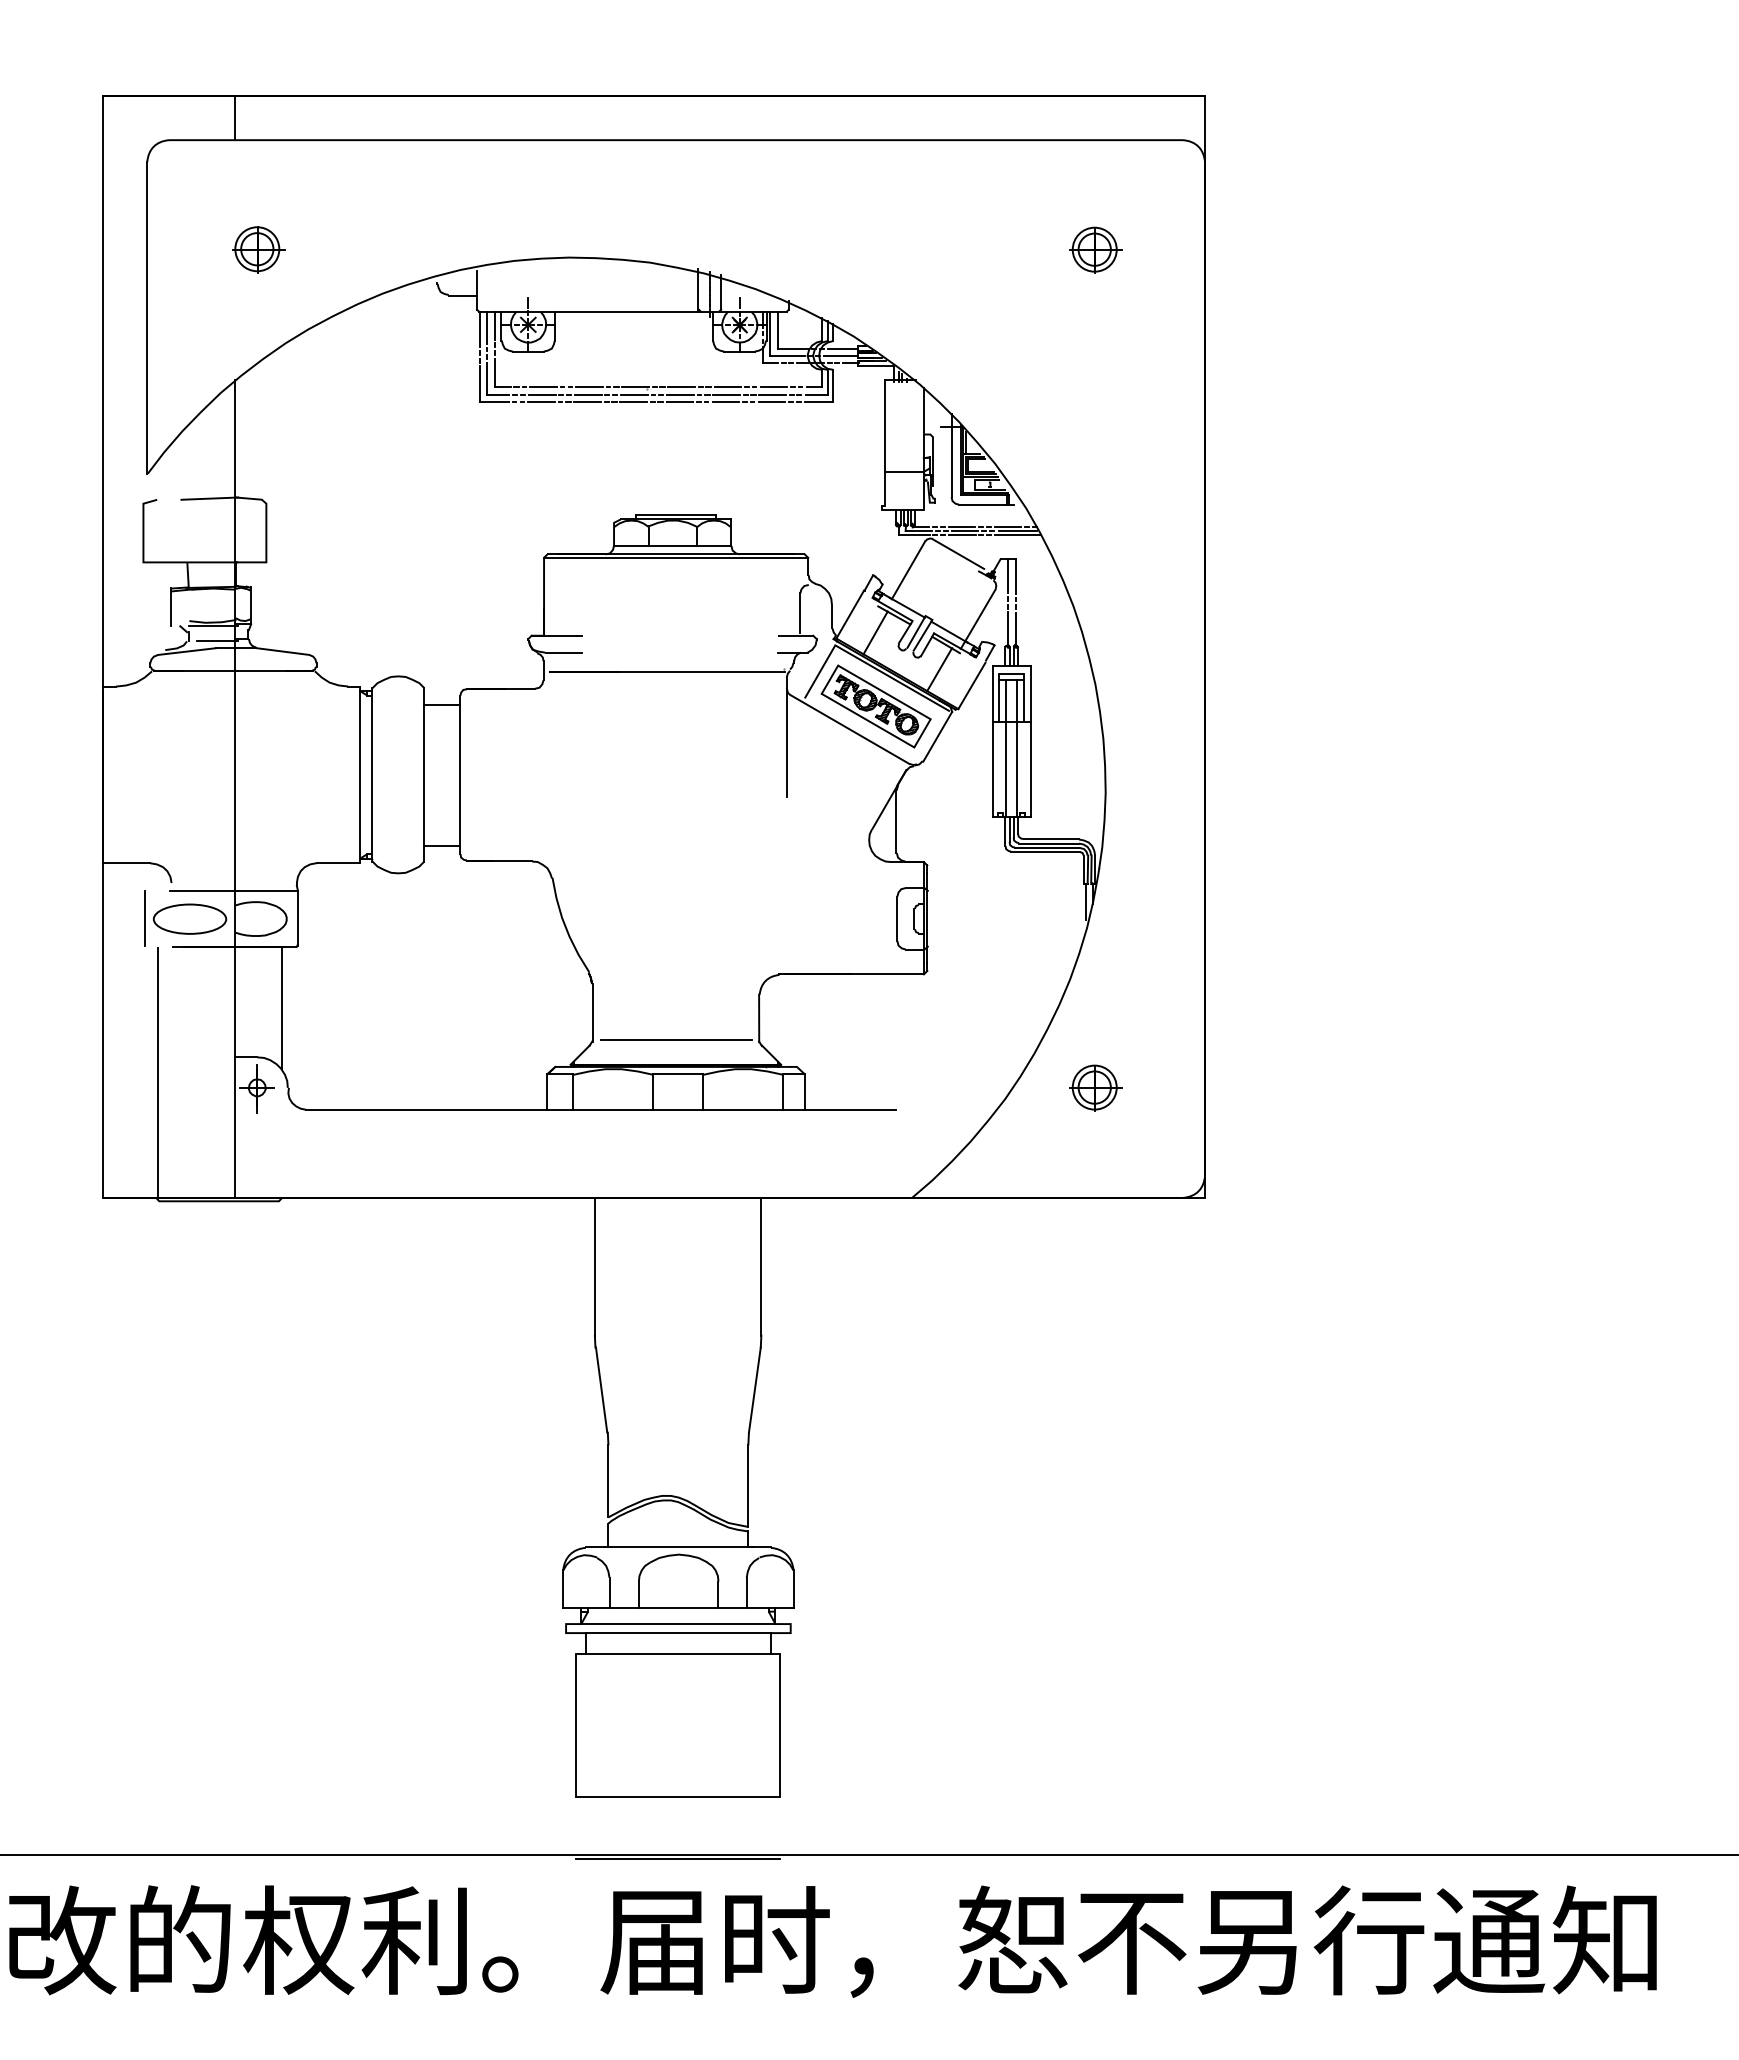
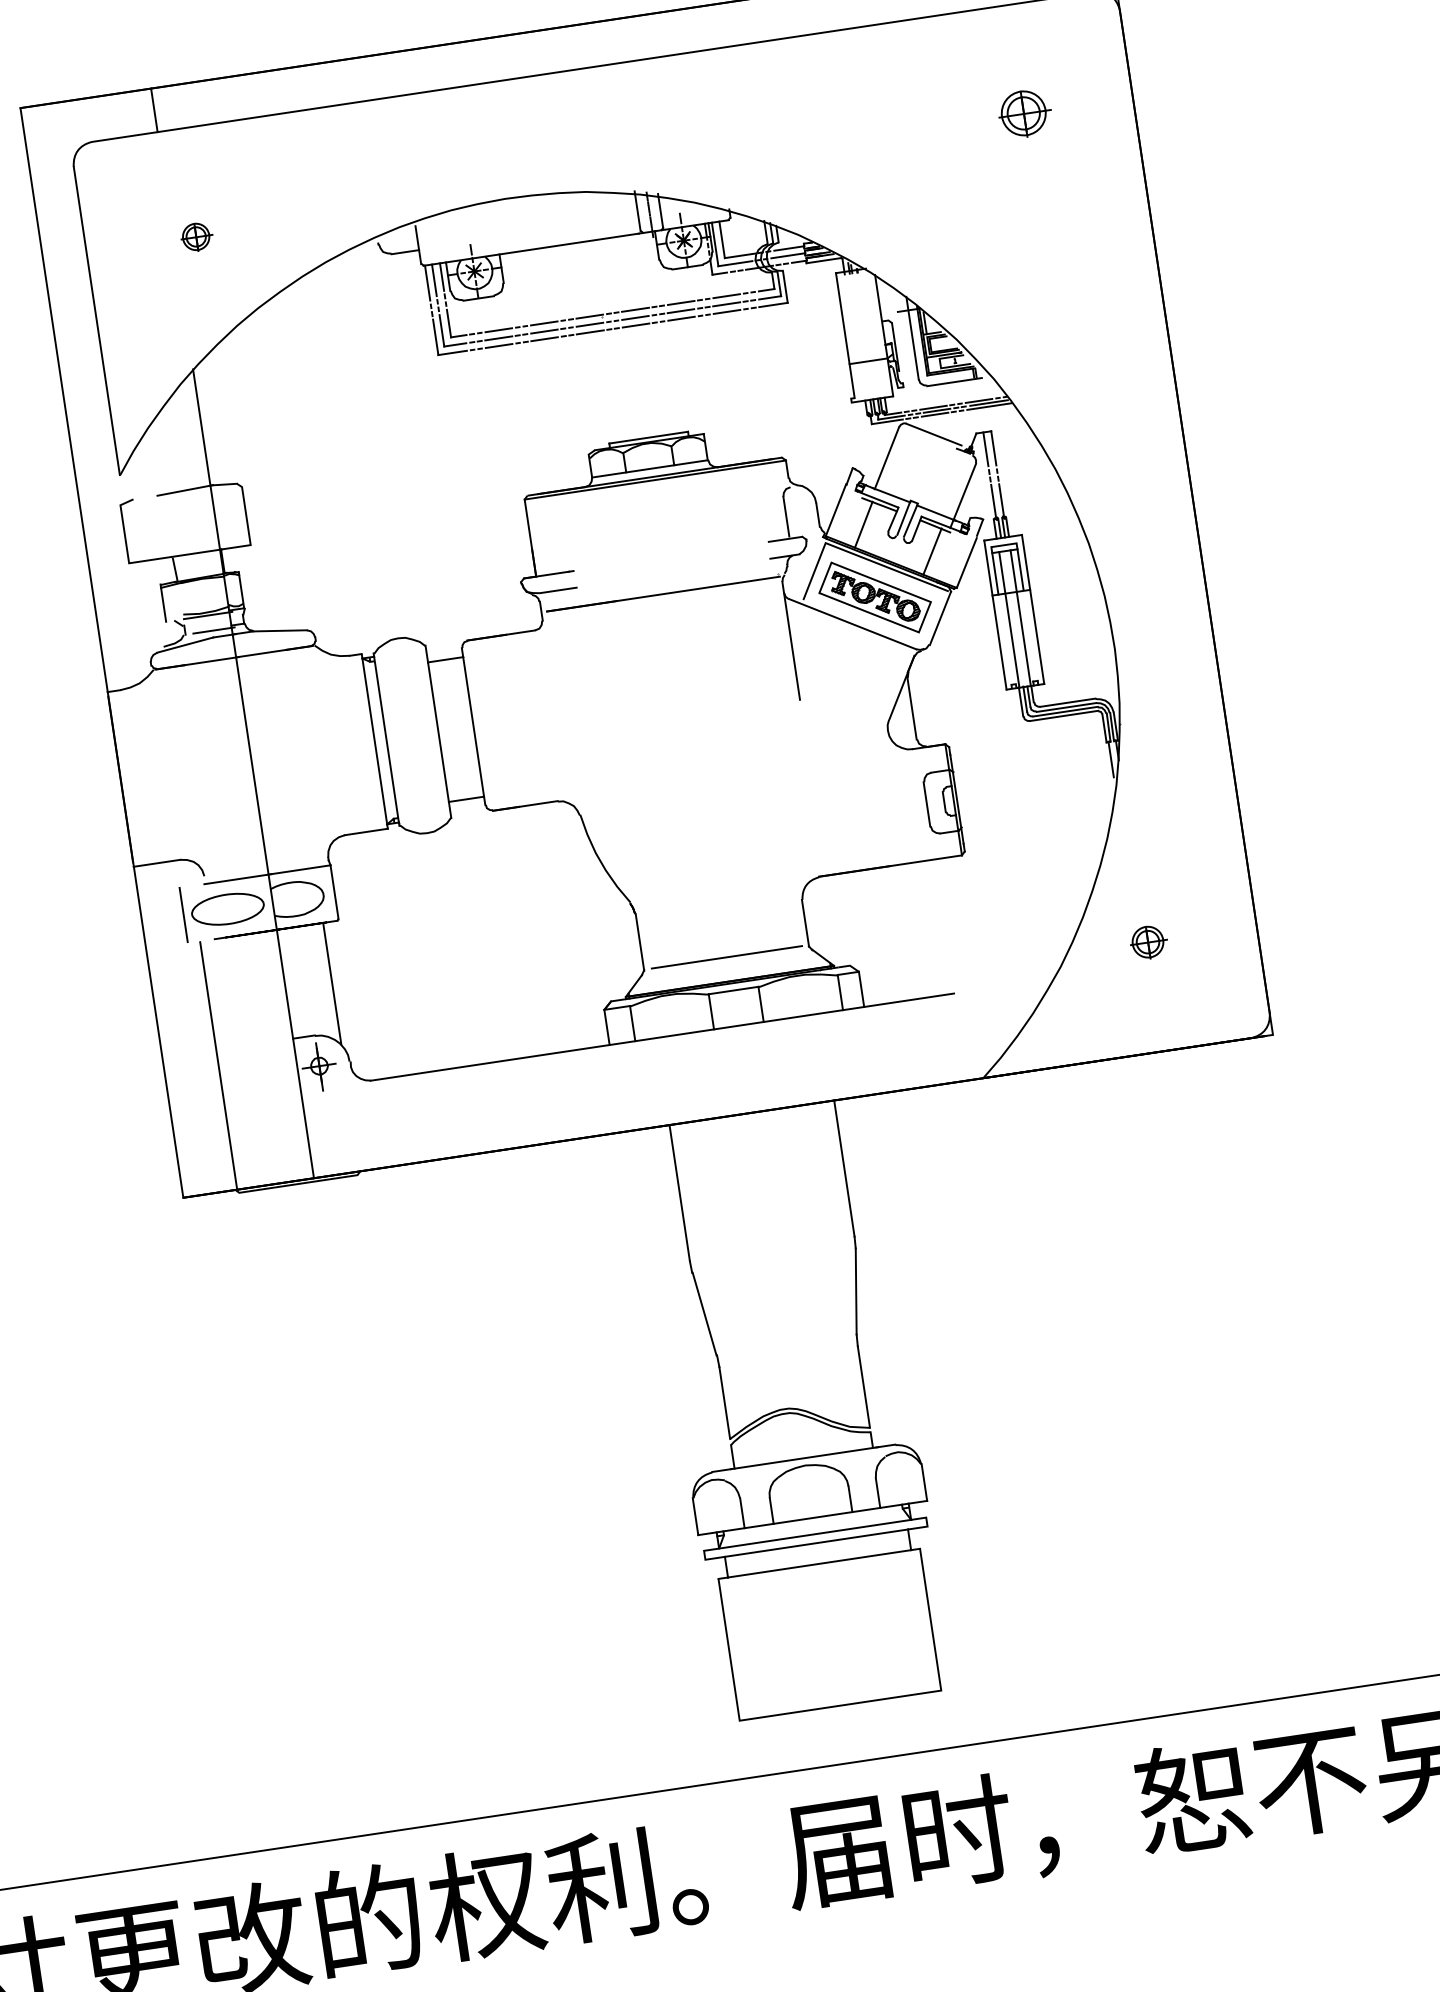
part: (258, 249) -> (196, 236), size x0.6
part: (1095, 1087) -> (1148, 941), size x0.7
line: (678, 1858) -> (849, 1766), removed

